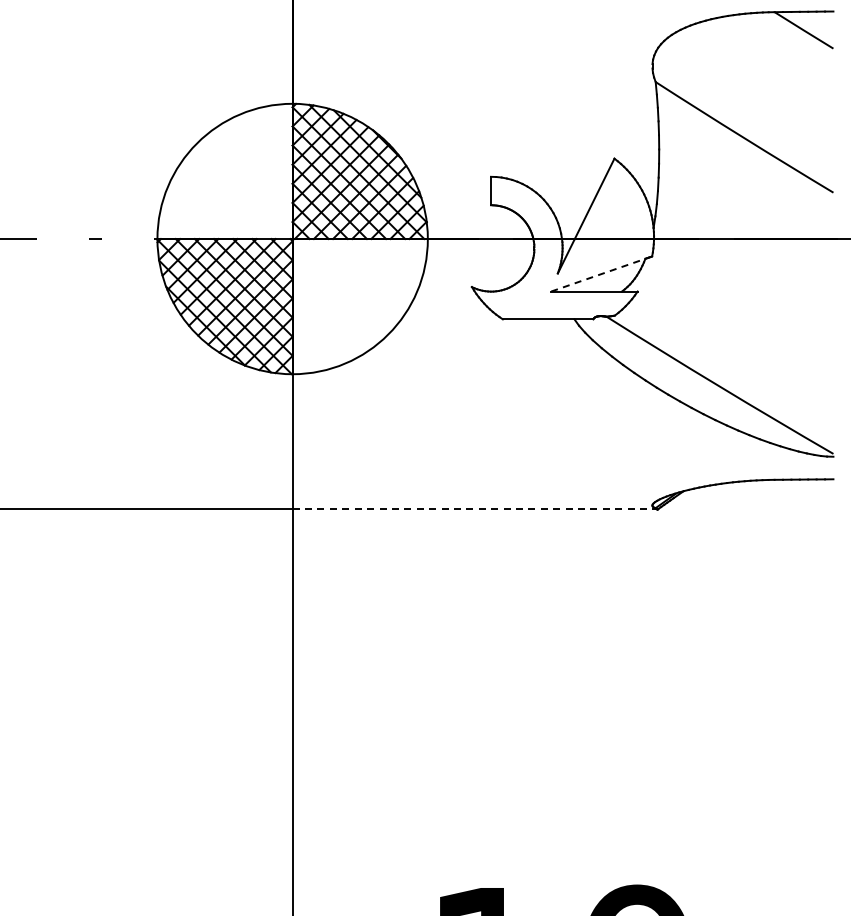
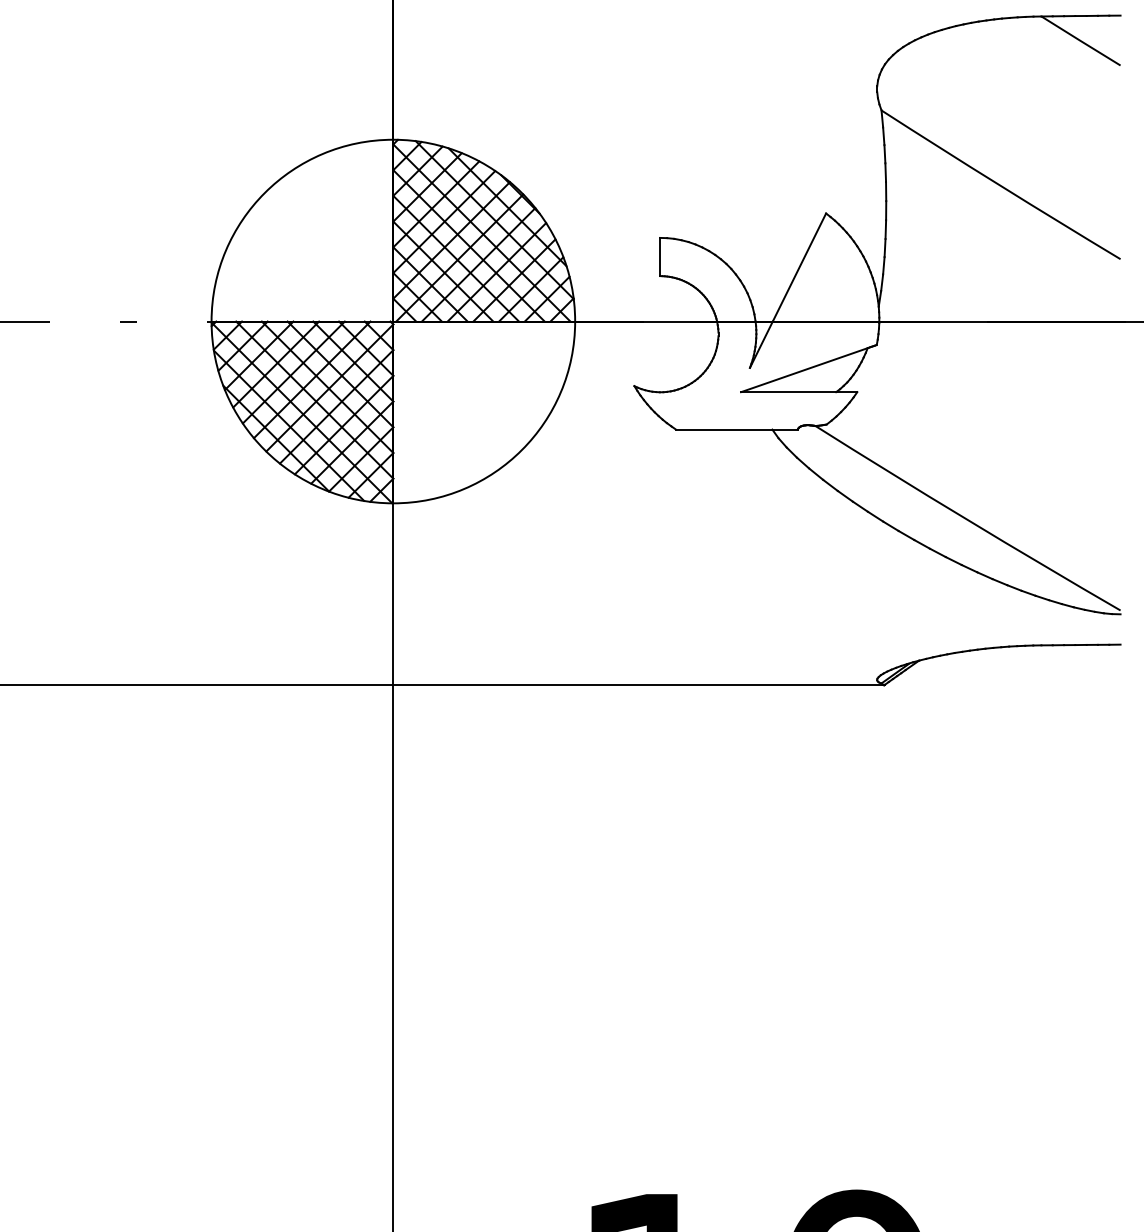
line: (598, 275) -> (804, 370), dashed -> solid
line: (475, 509) -> (639, 685), dashed -> solid

